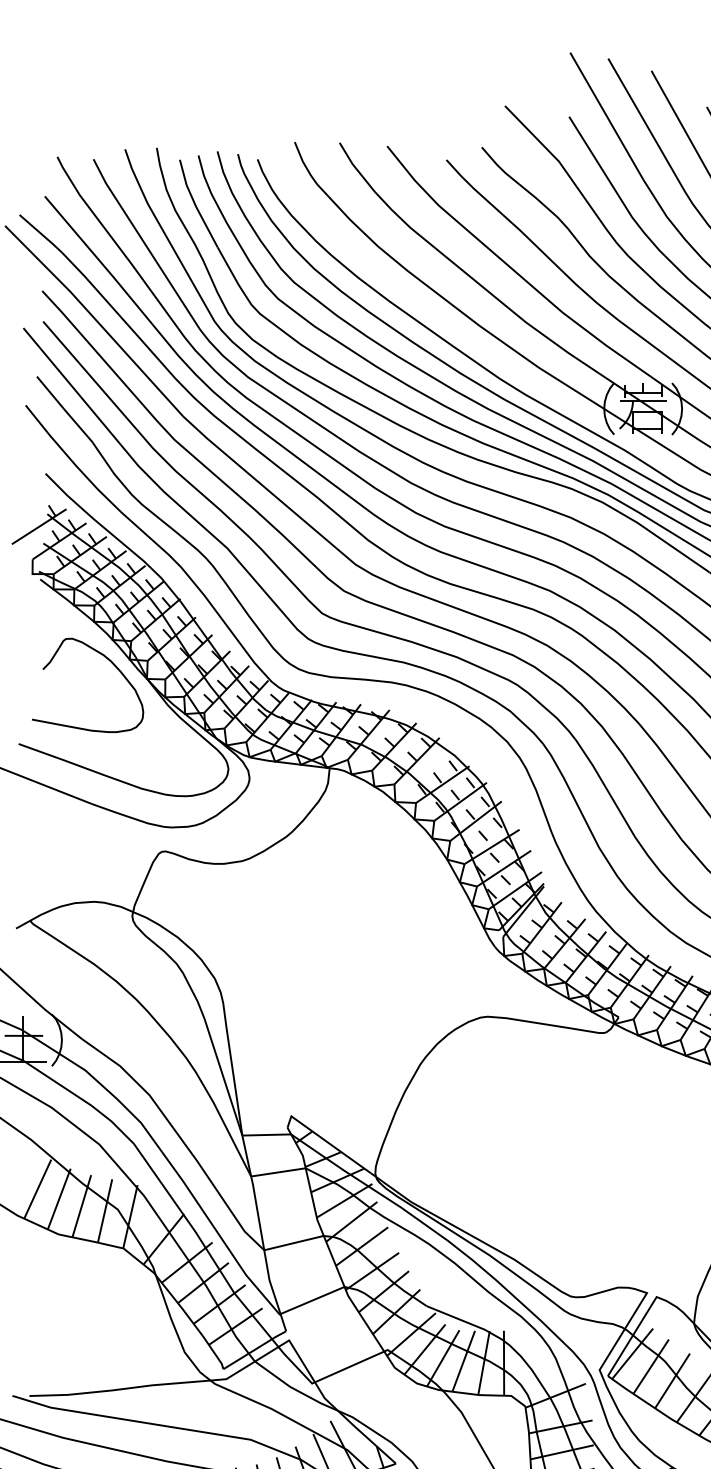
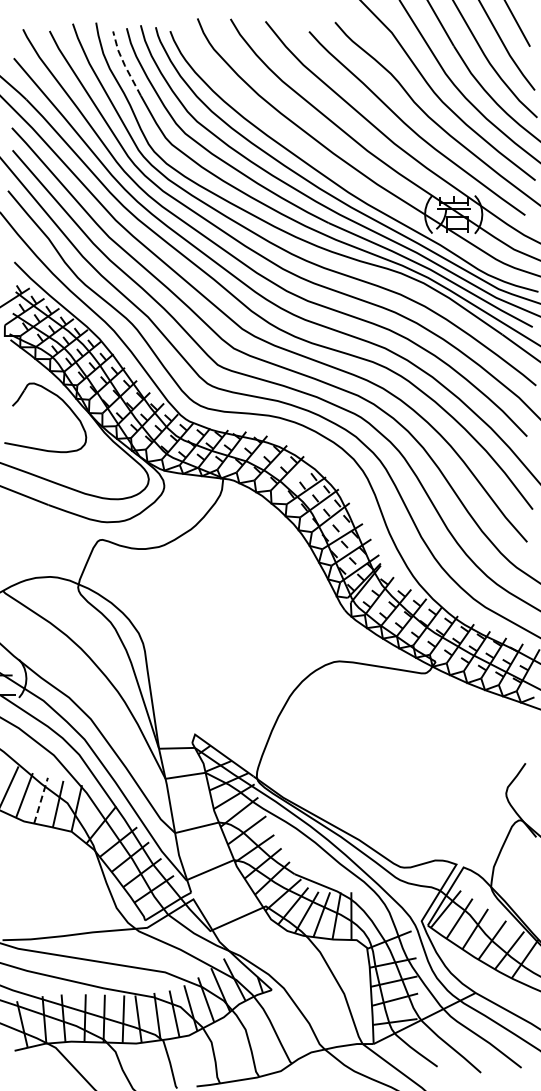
line: (195, 204) -> (124, 64), solid -> dashed
line: (82, 1205) -> (41, 800), solid -> dashed

